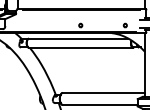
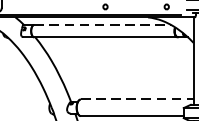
line: (78, 38) -> (102, 24), solid -> dashed
line: (103, 92) -> (136, 98), solid -> dashed

